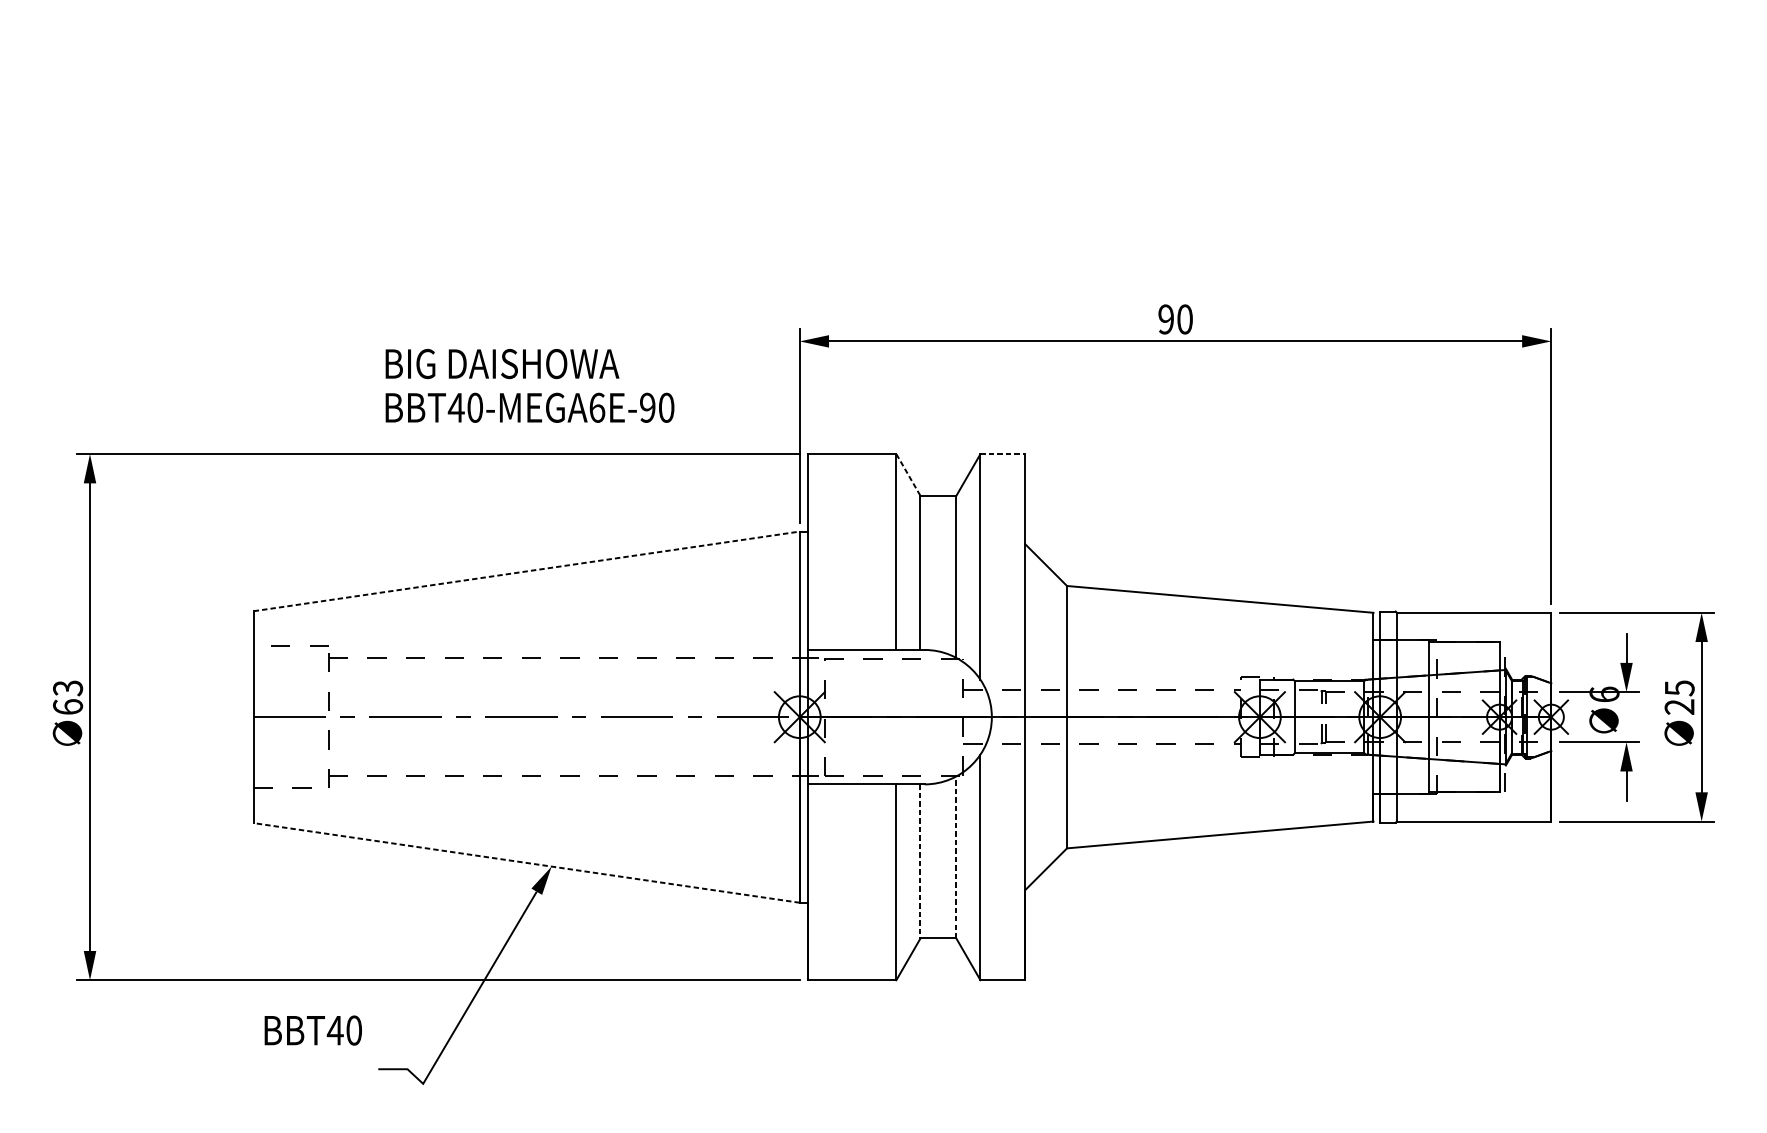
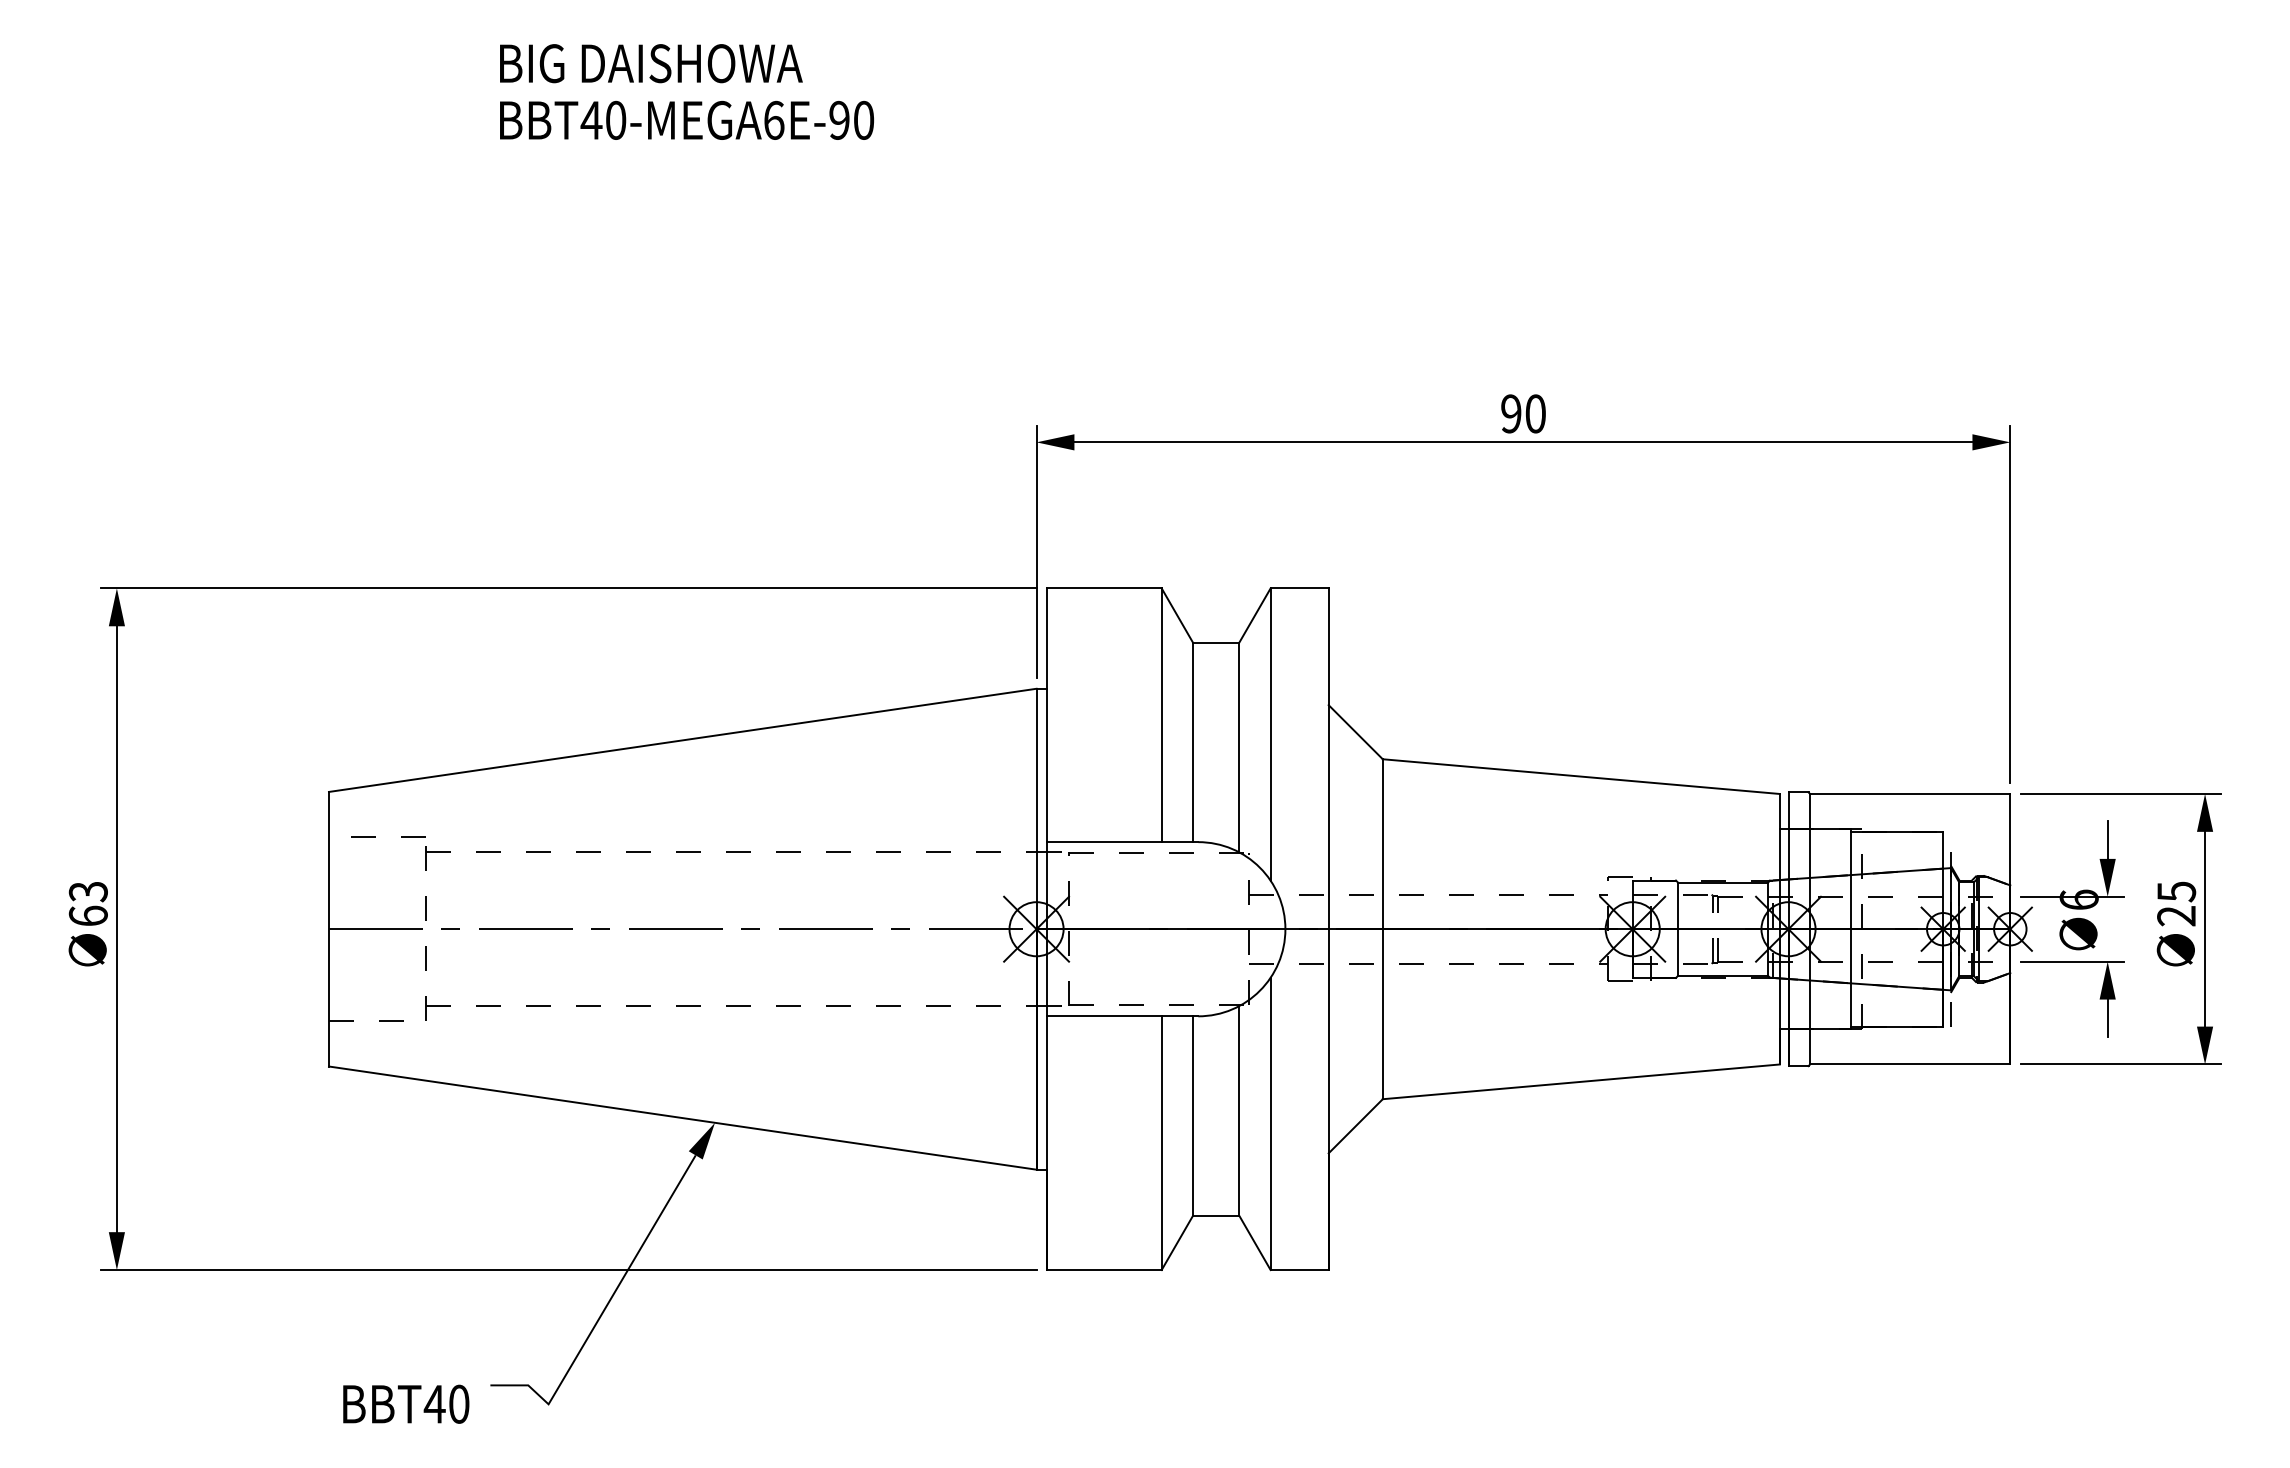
text: (529, 385) -> (686, 91), moved
line: (1003, 454) -> (1300, 588), dashed -> solid
line: (908, 475) -> (1177, 615), dashed -> solid
line: (526, 571) -> (682, 740), dashed -> solid
line: (956, 857) -> (1239, 1110), dashed -> solid
line: (920, 861) -> (1192, 1116), dashed -> solid
line: (526, 863) -> (682, 1118), dashed -> solid
text: (313, 1029) -> (406, 1403), moved

